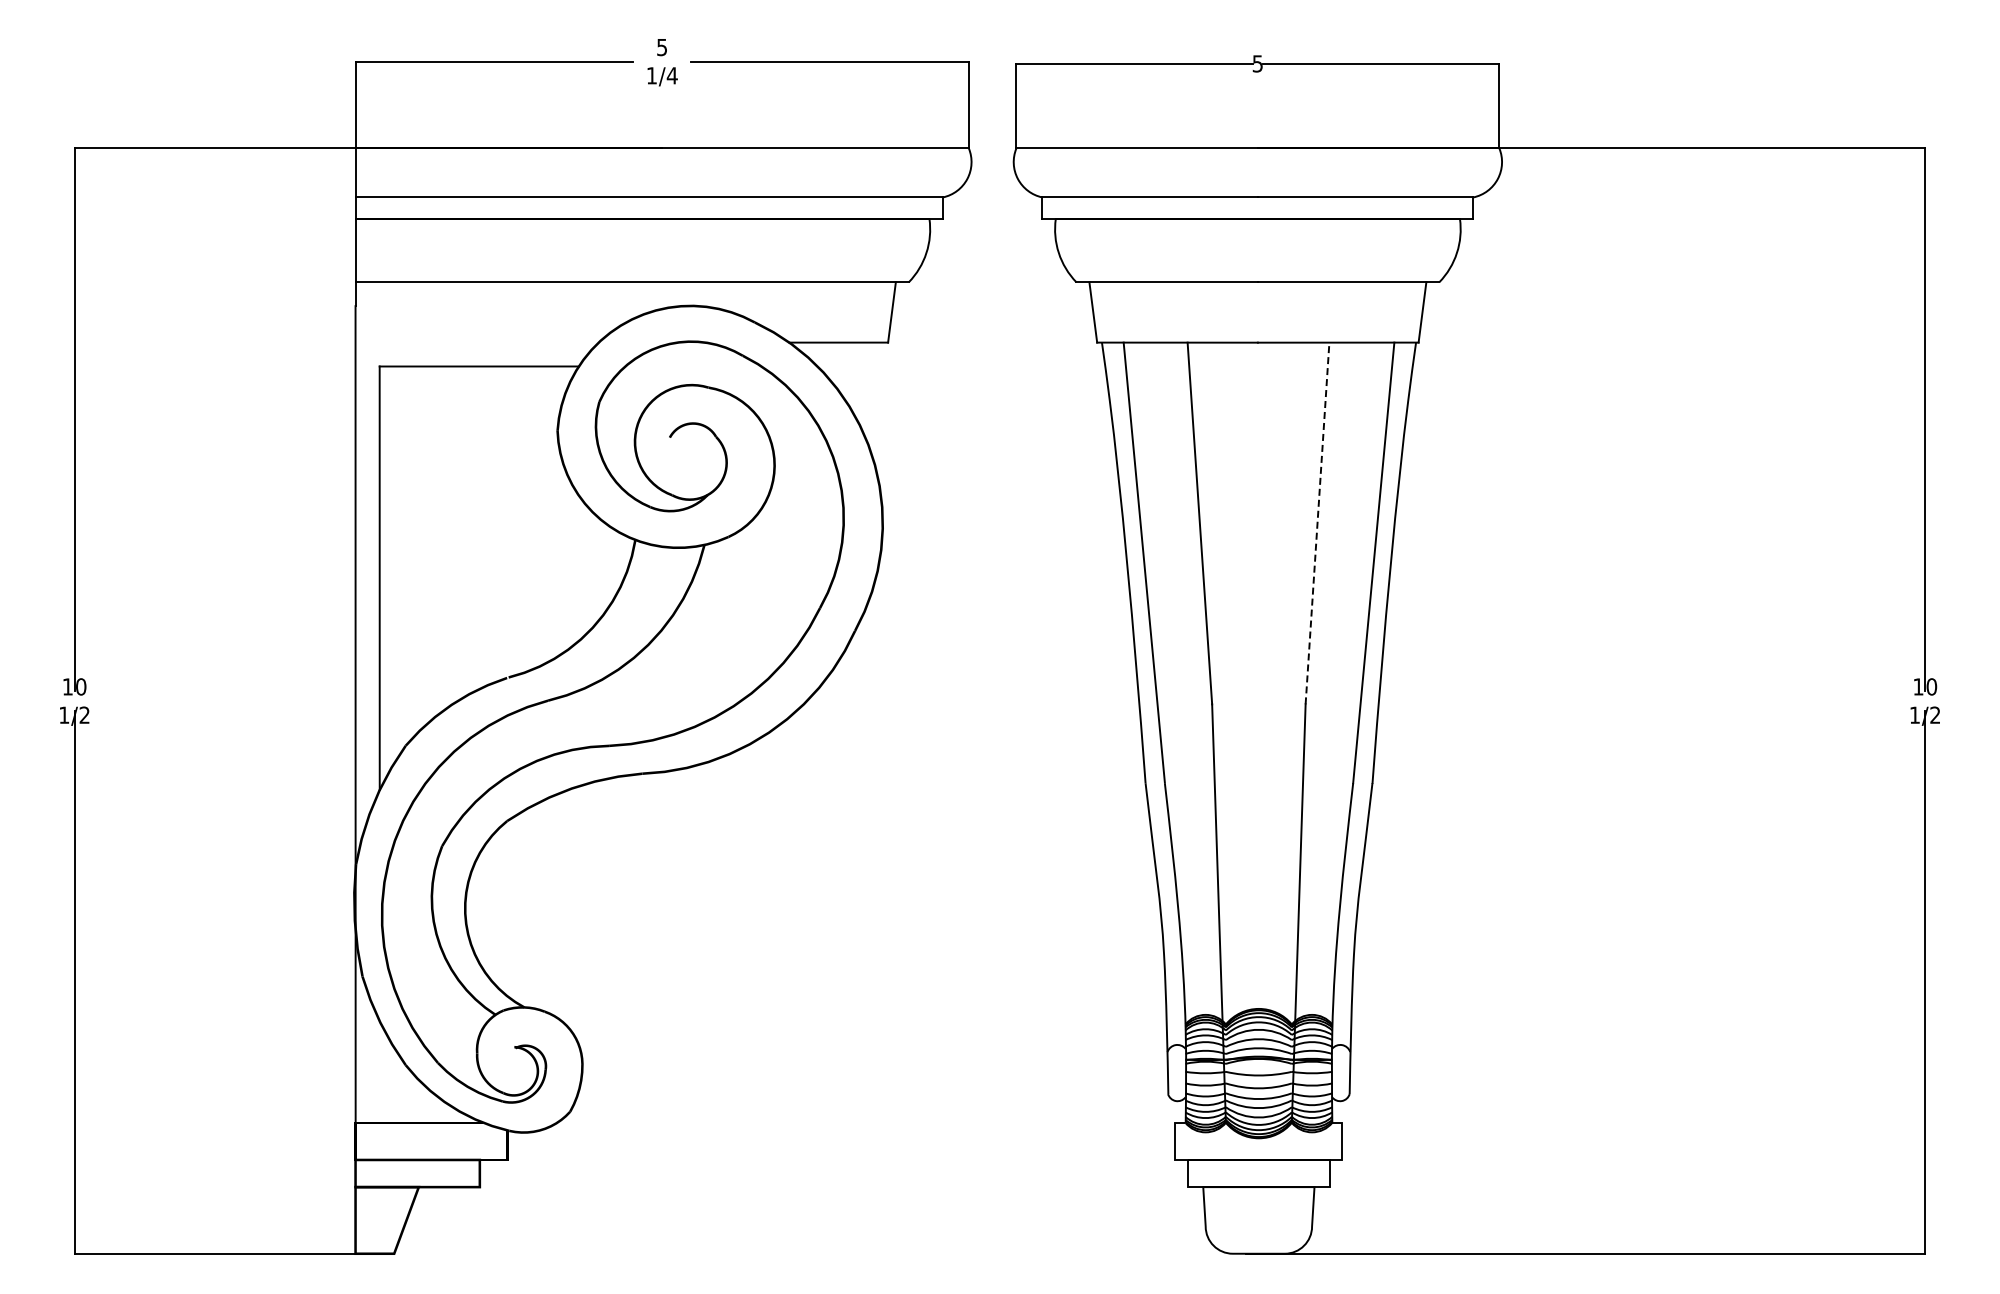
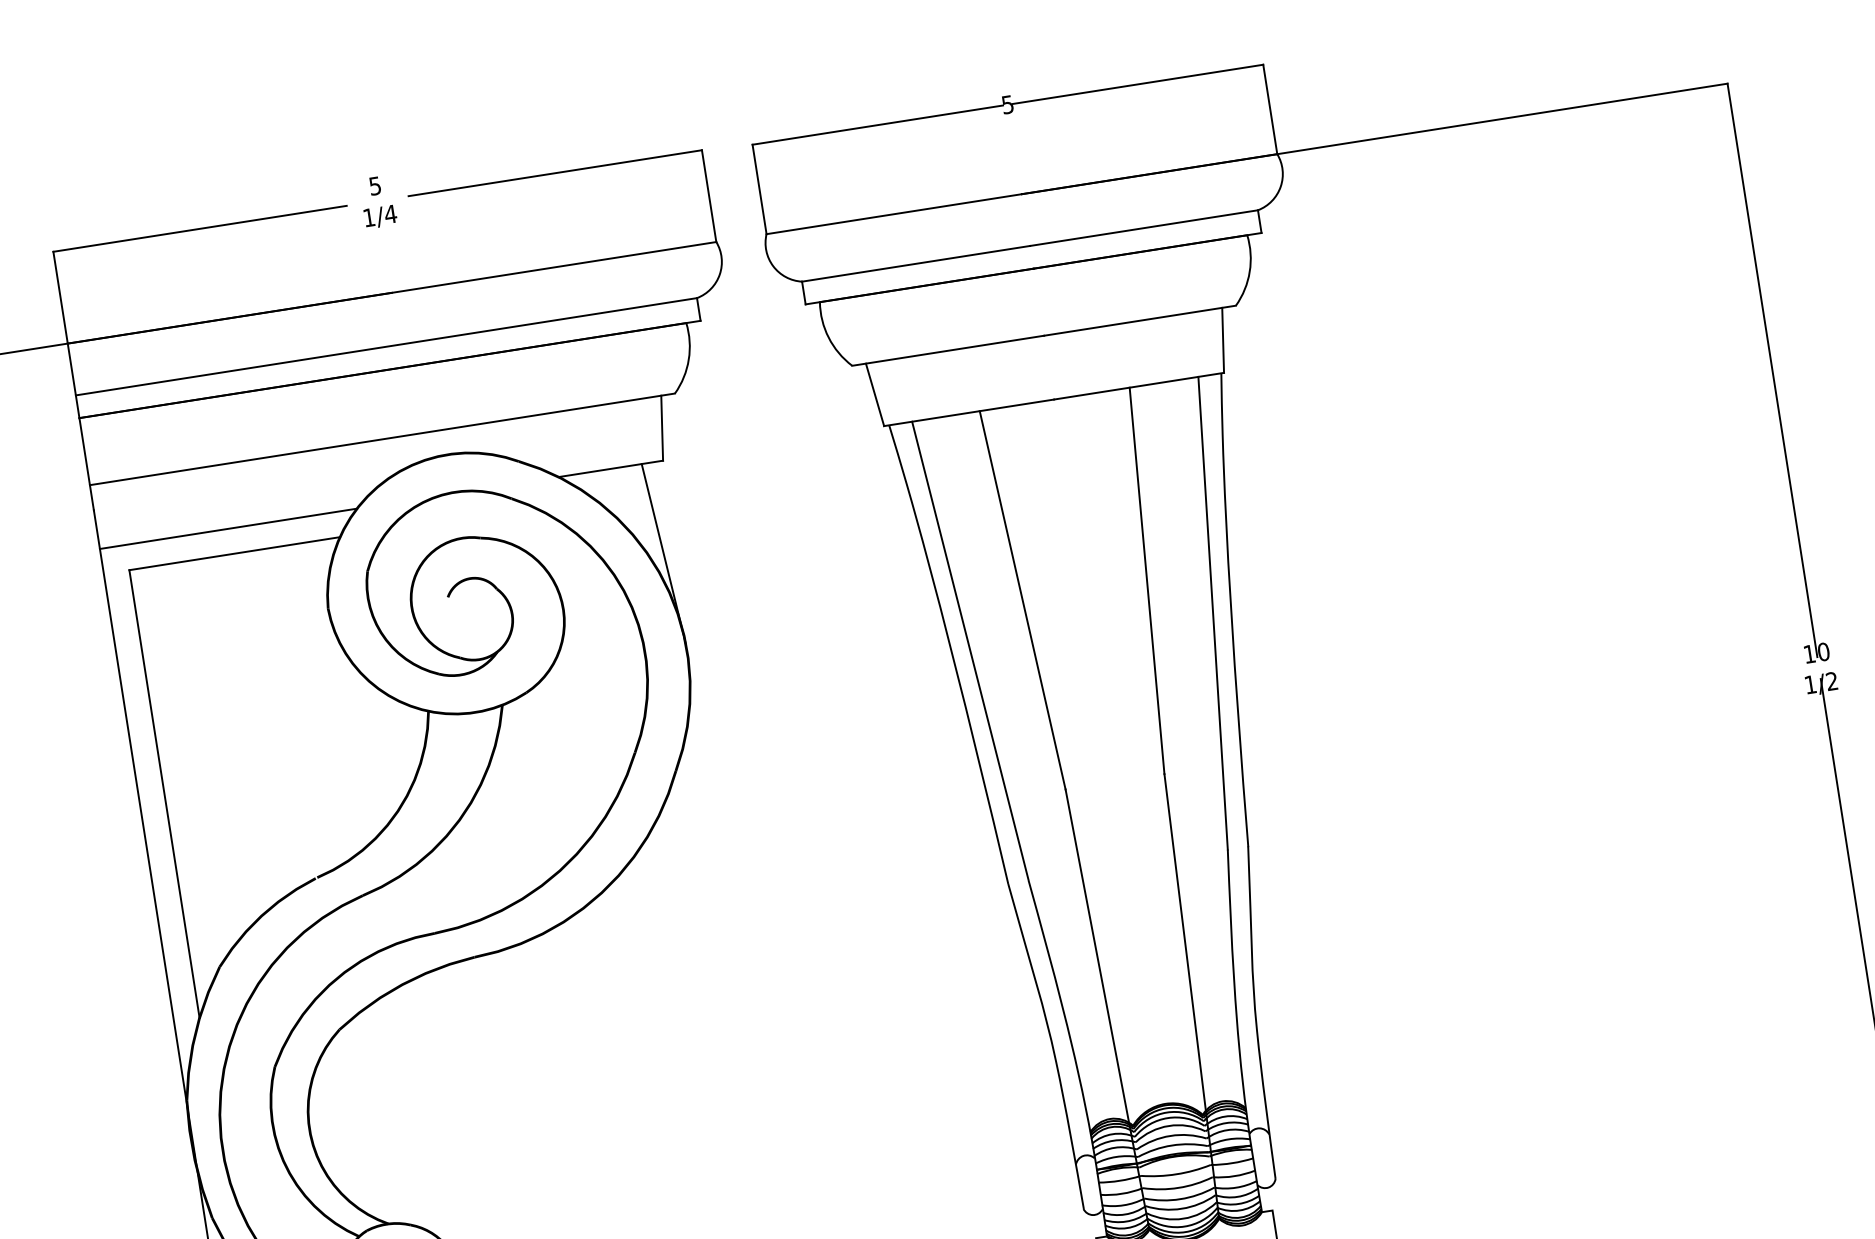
line: (476, 342) -> (227, 528), added
line: (874, 428) -> (662, 553), added
line: (1317, 523) -> (1147, 580), dashed -> solid

